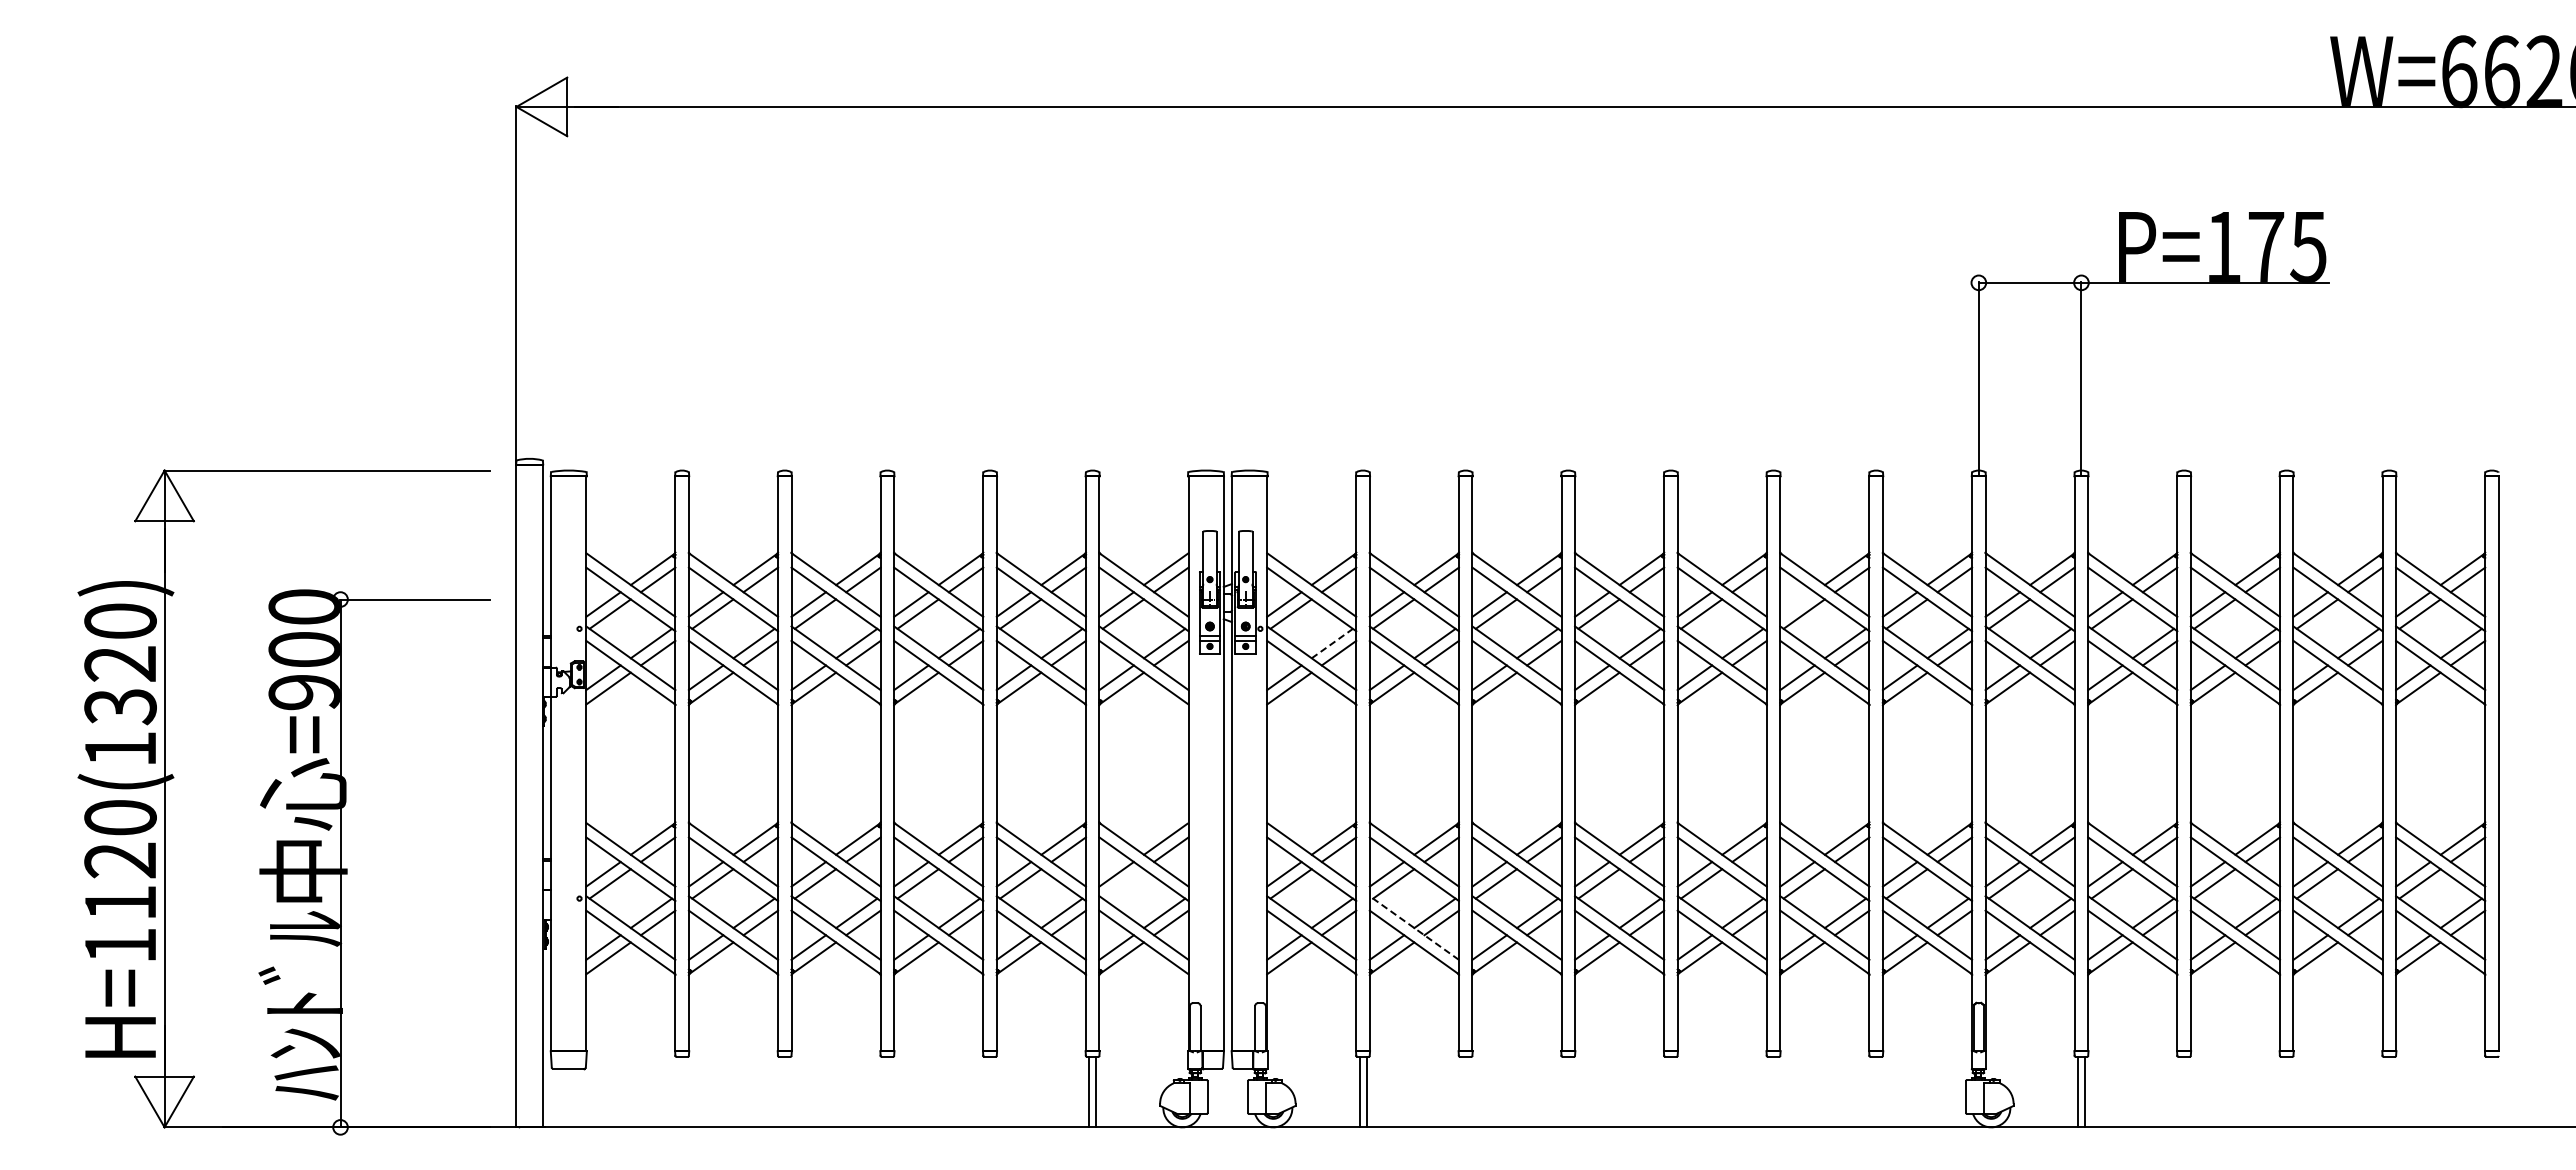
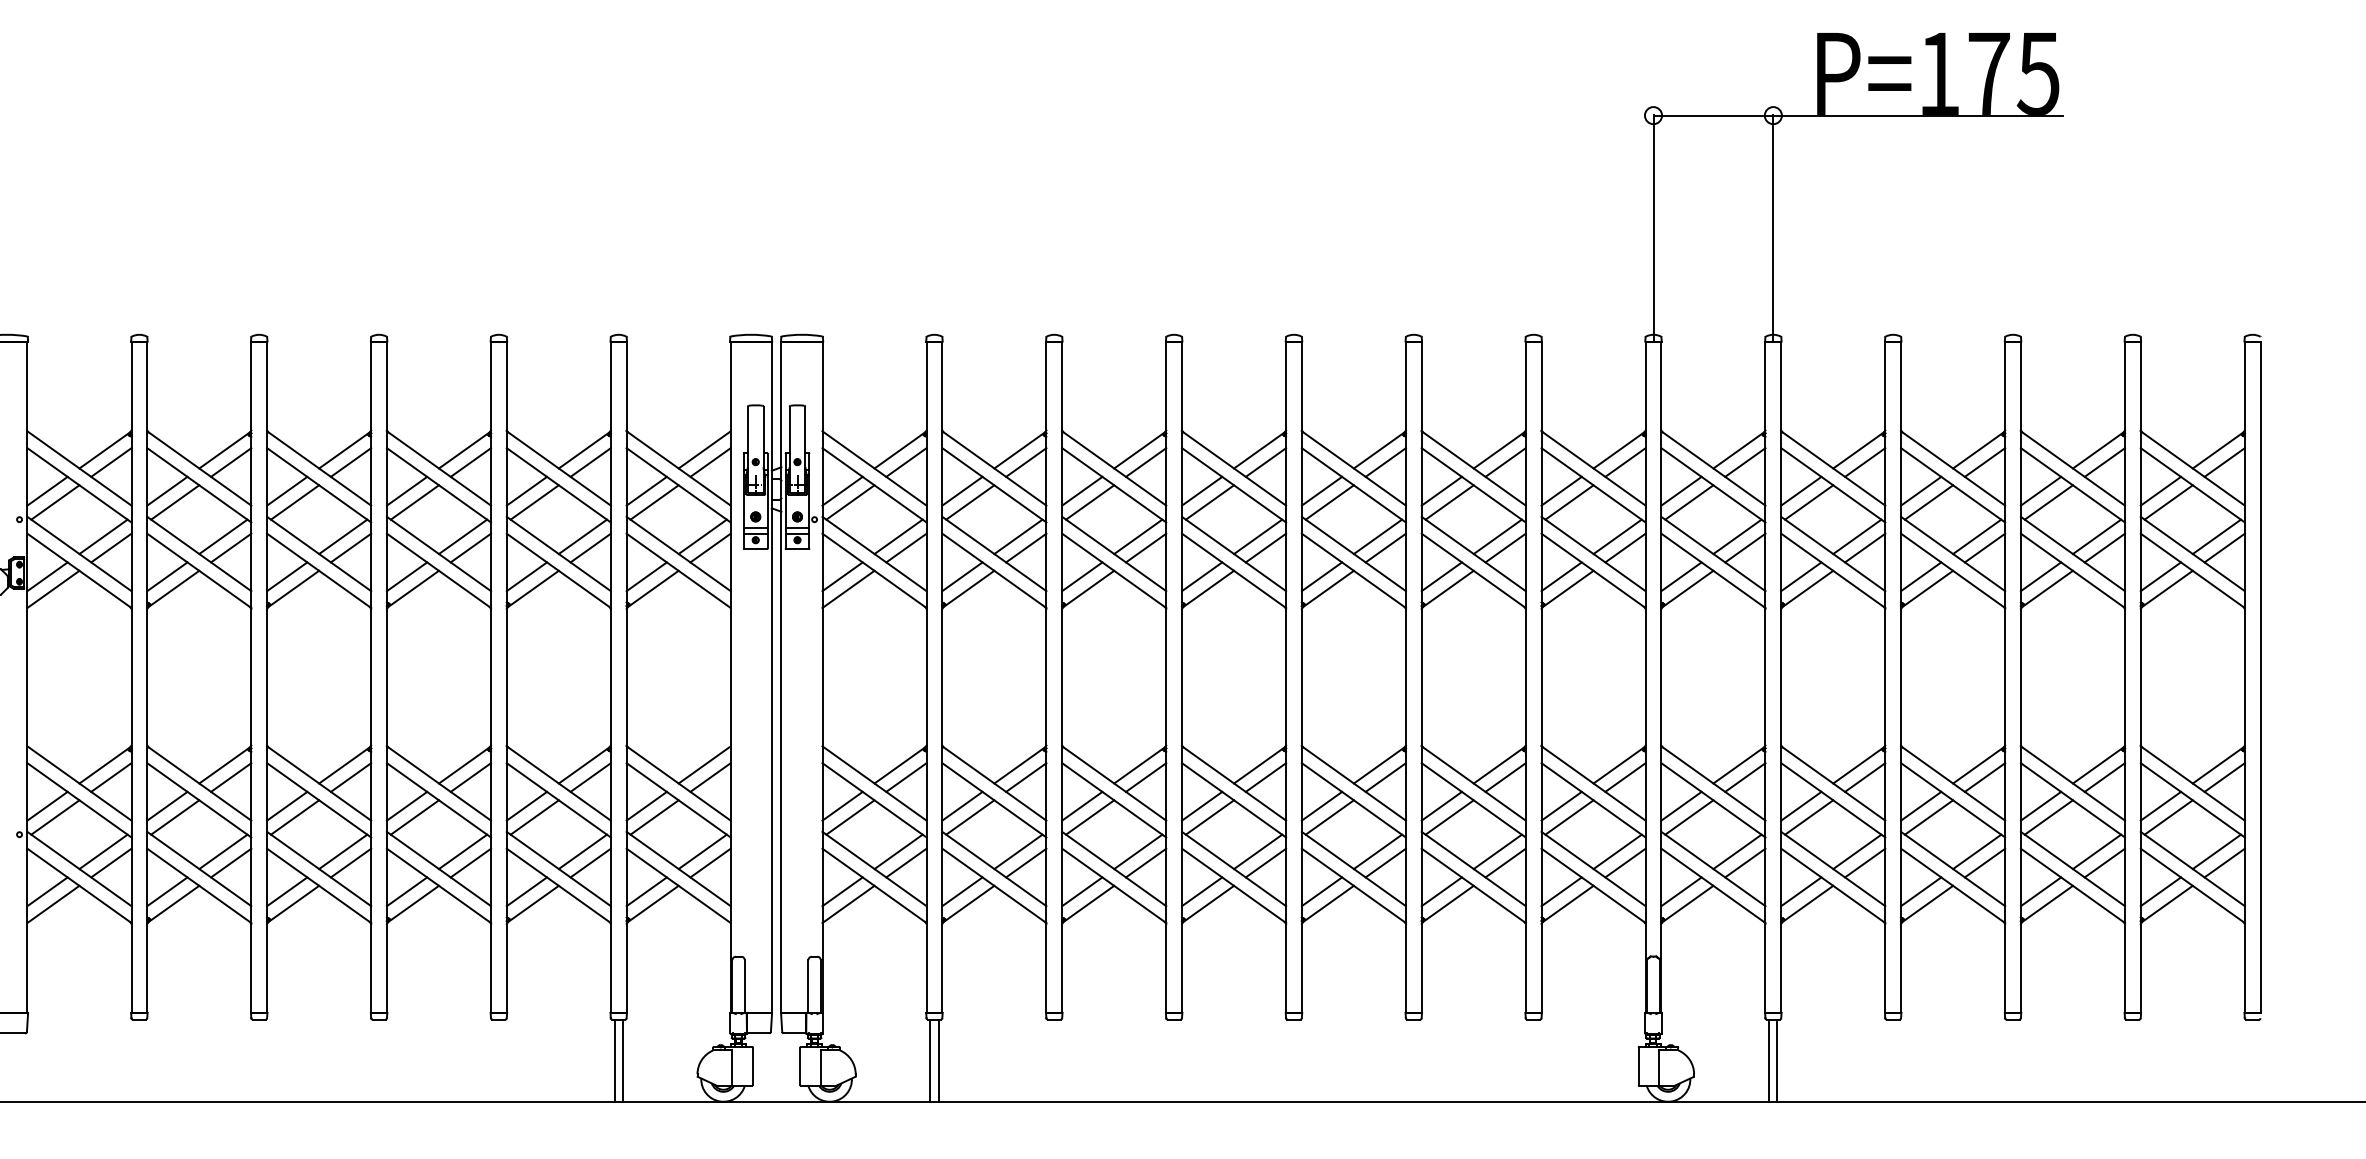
line: (1797, 604) -> (1441, 491), added
line: (1332, 643) -> (898, 536), dashed -> solid
line: (1123, 883) -> (654, 816), added
line: (1414, 928) -> (994, 869), dashed -> solid

